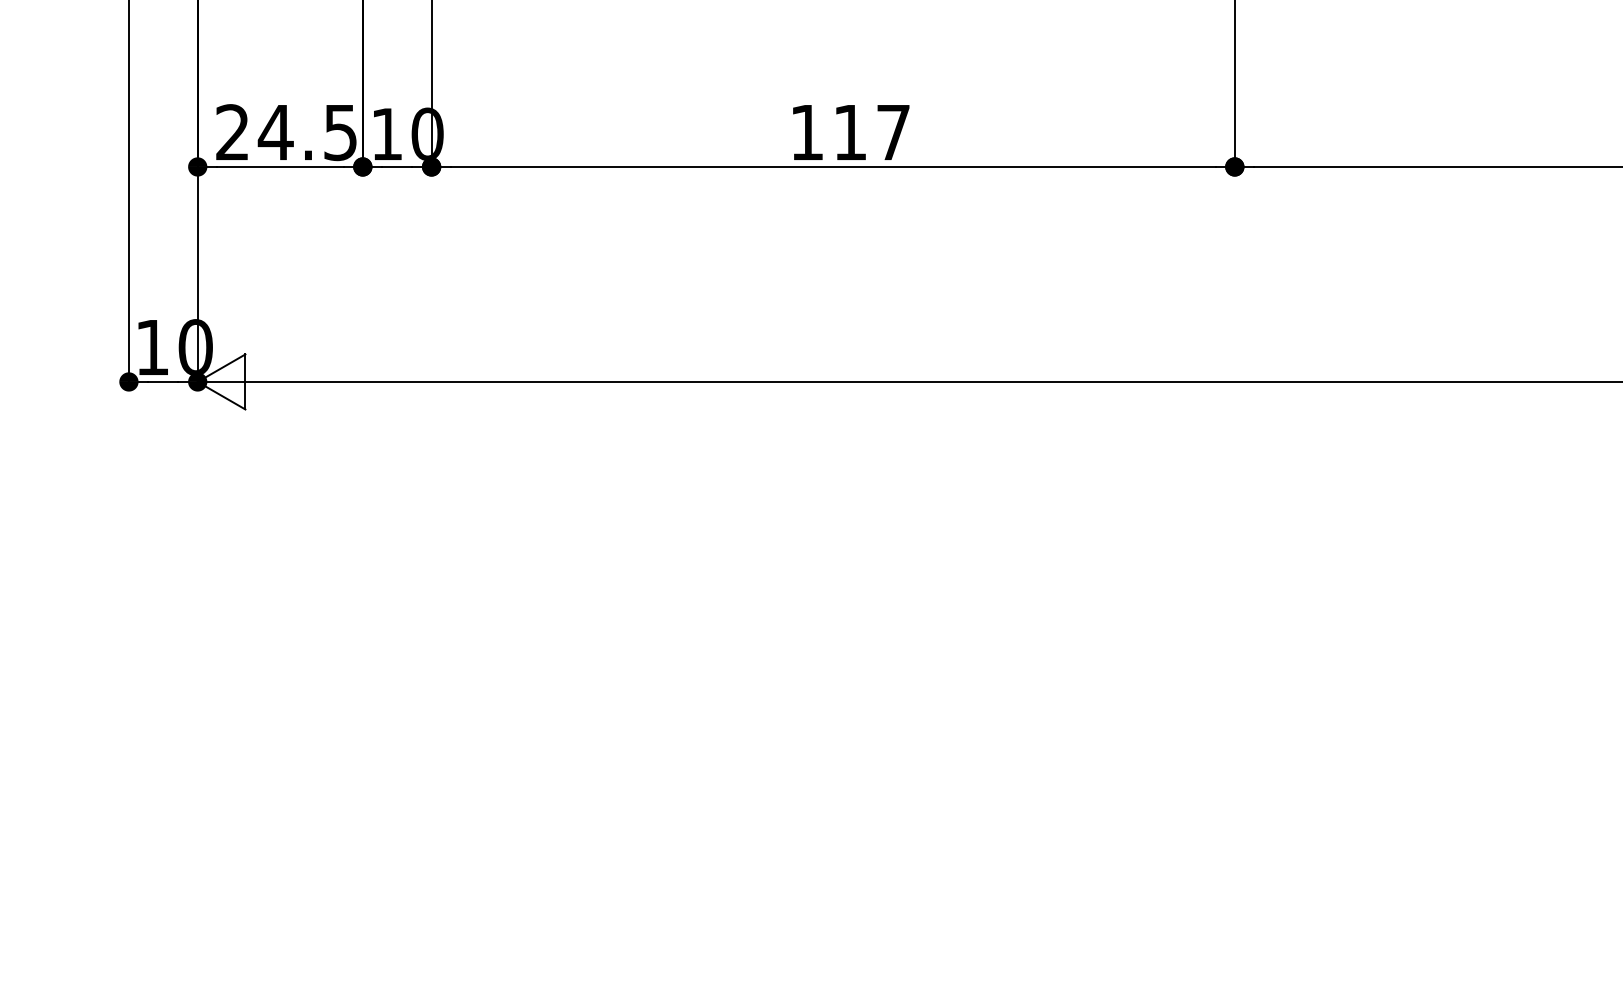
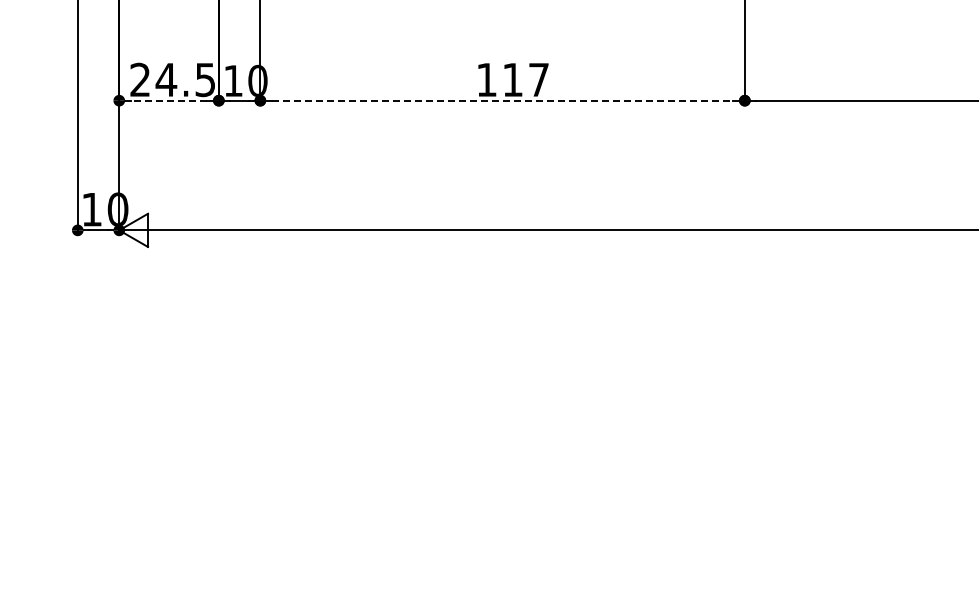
line: (279, 166) -> (168, 100), solid -> dashed
line: (833, 166) -> (502, 100), solid -> dashed

